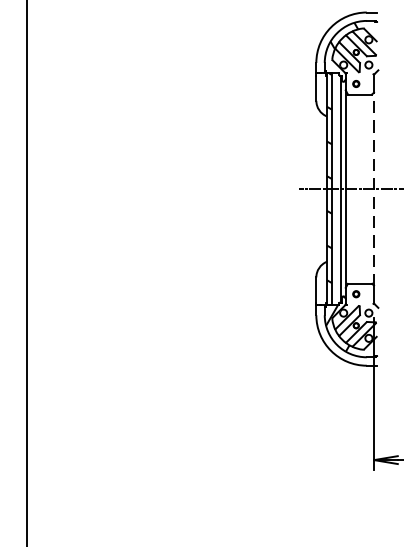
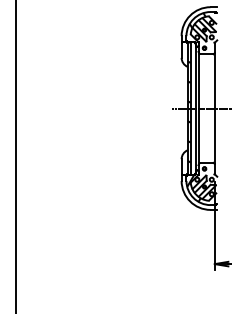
line: (373, 189) -> (214, 108), dashed -> solid

